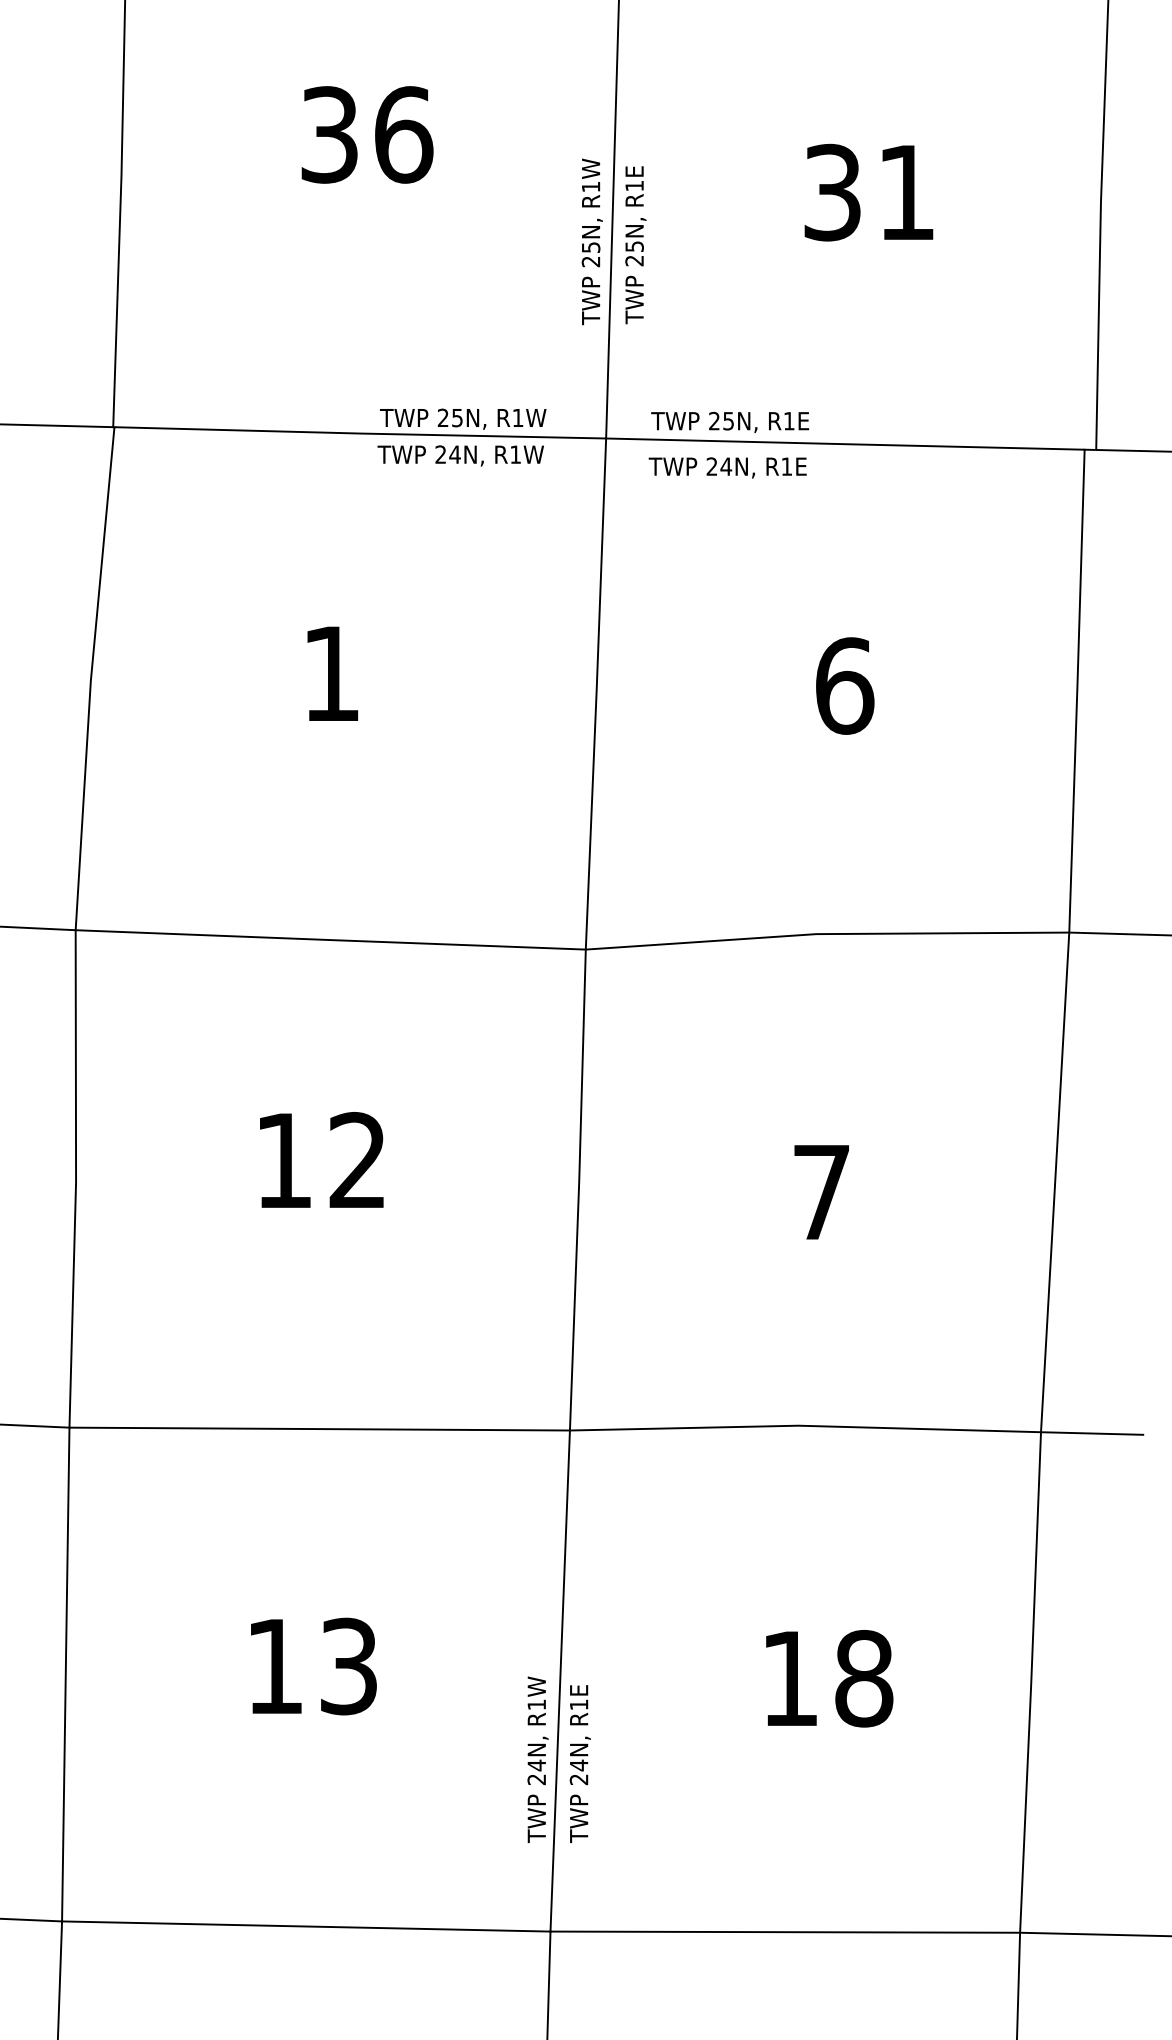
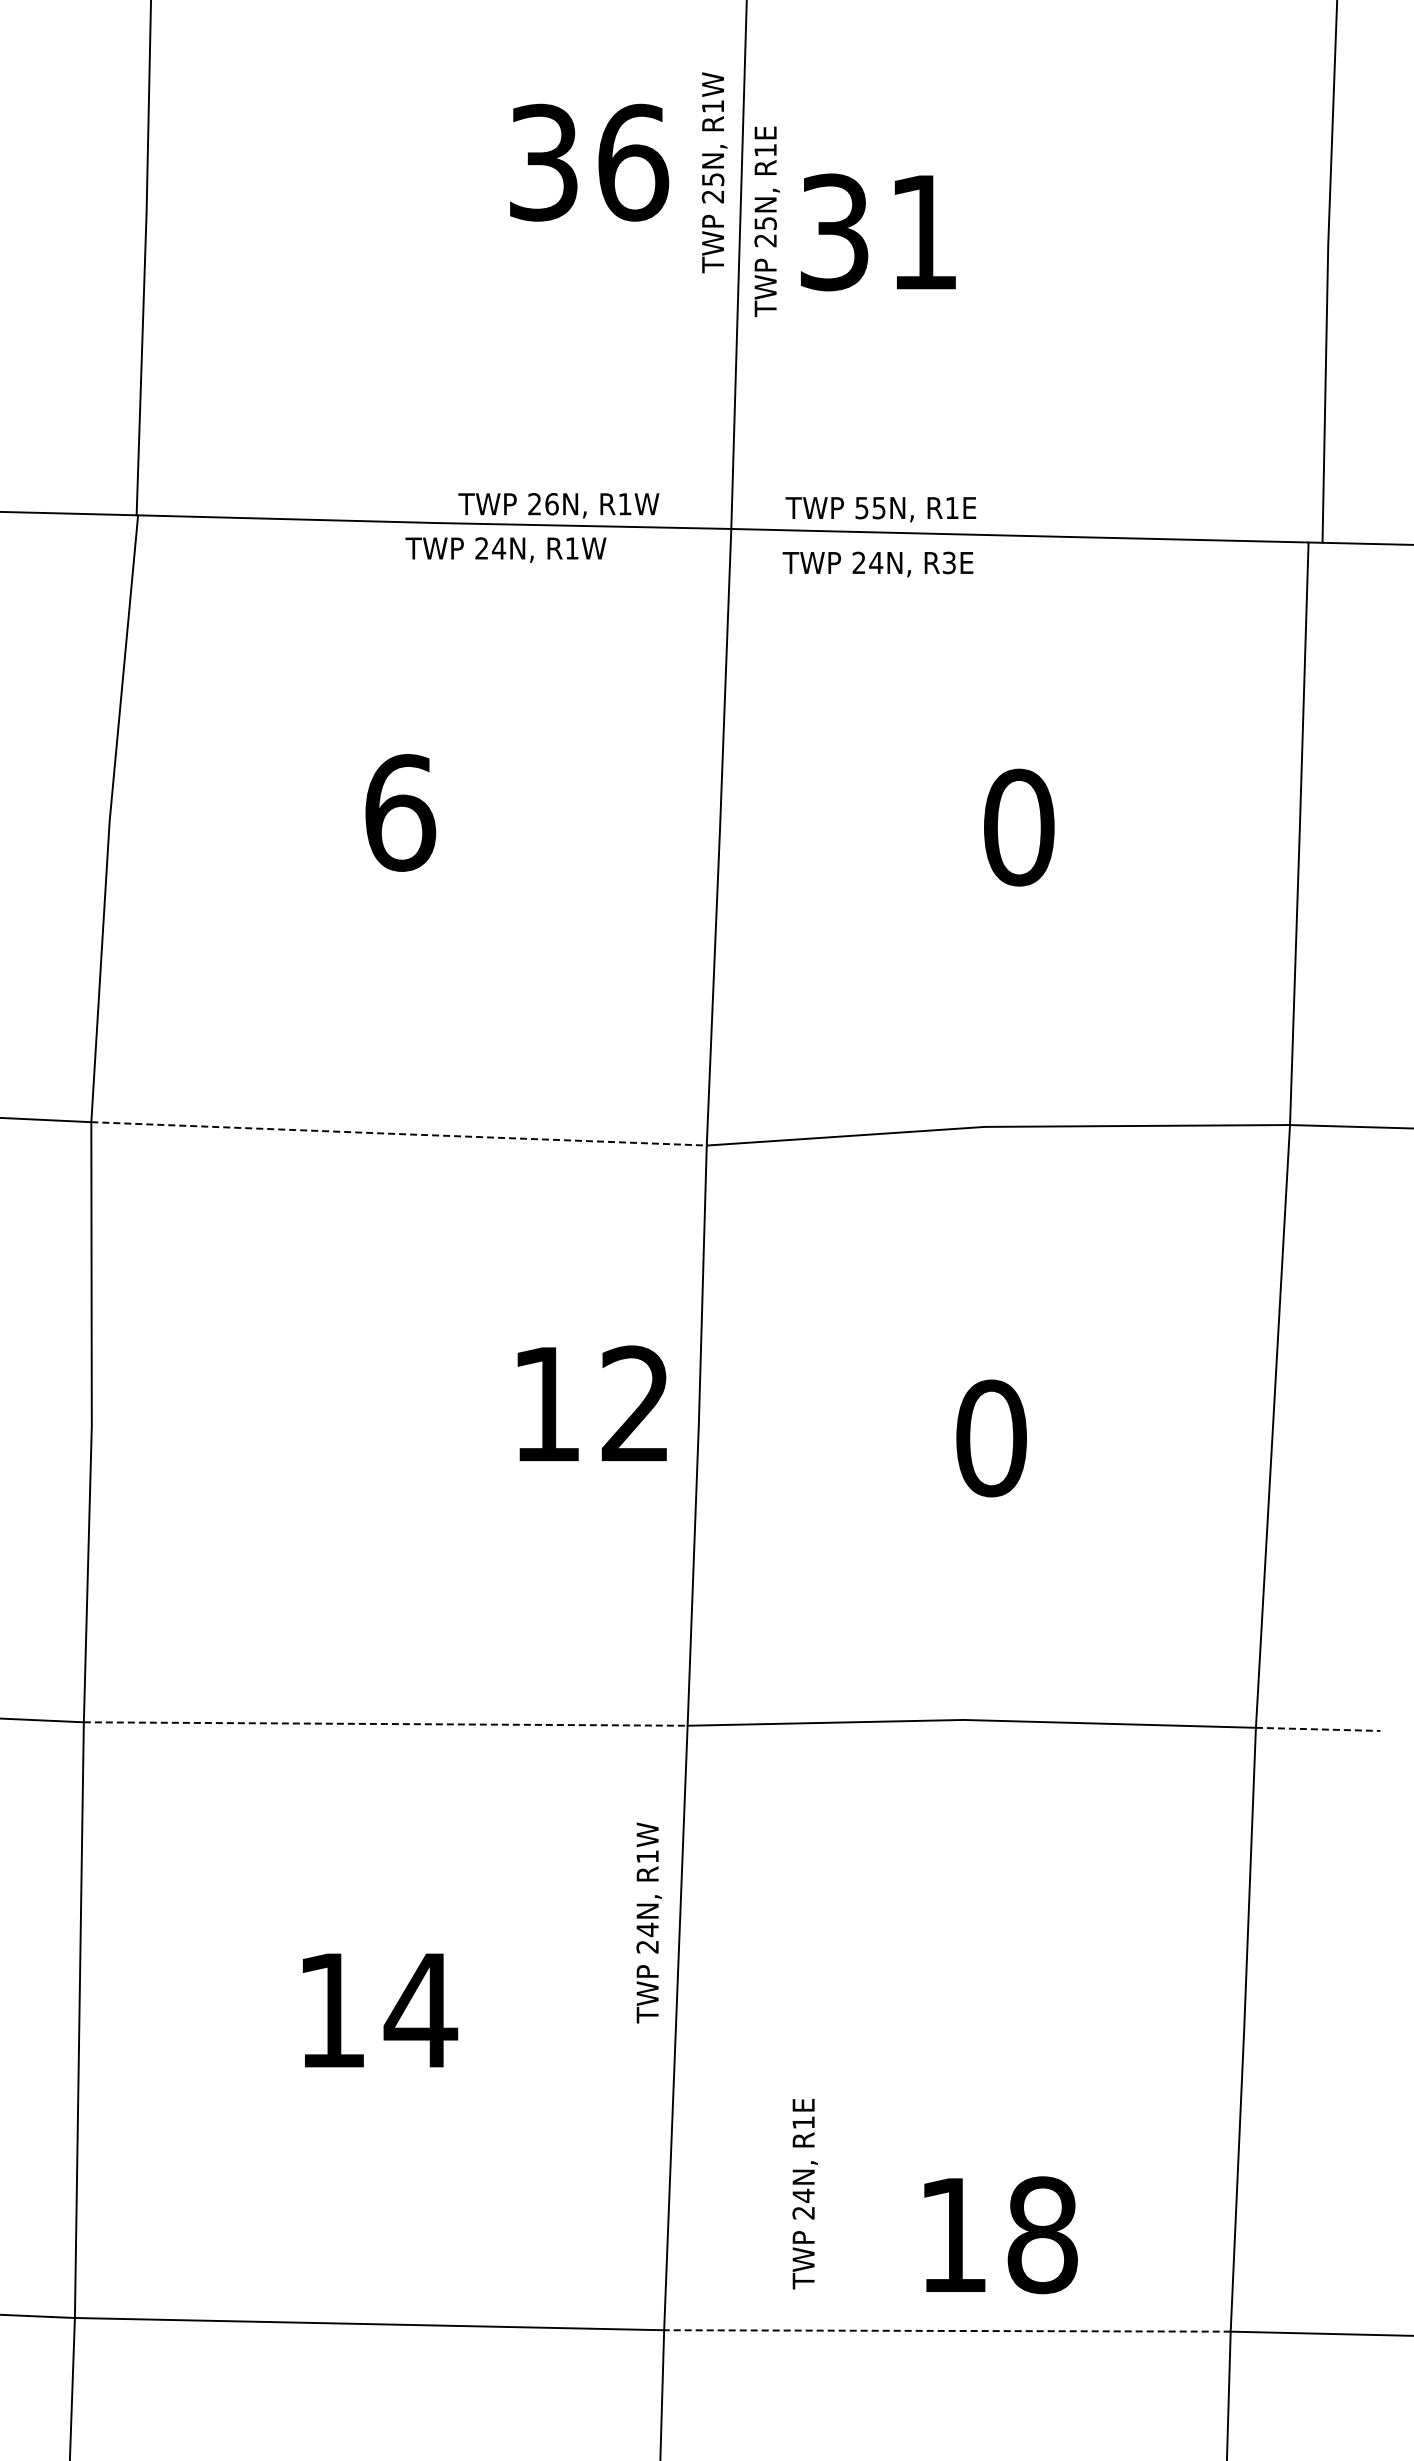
text: (367, 134) -> (589, 162), moved
text: (869, 192) -> (878, 232), moved
text: (592, 241) -> (714, 172), moved
text: (635, 244) -> (766, 221), moved
text: (457, 418) -> (551, 504), 25N, -> 26N,
text: (714, 420) -> (861, 507), 25N, -> 55N,
text: (460, 455) -> (505, 549), moved
text: (787, 466) -> (949, 562), R1E -> R3E
text: (331, 673) -> (400, 812), 1 -> 6
text: (845, 685) -> (1019, 827), 6 -> 0
line: (330, 940) -> (398, 1134), solid -> dashed
text: (321, 1159) -> (591, 1402), moved
text: (821, 1192) -> (991, 1438), 7 -> 0
line: (319, 1429) -> (385, 1724), solid -> dashed
line: (1092, 1433) -> (1318, 1729), solid -> dashed
text: (348, 1666) -> (420, 2010), 13 -> 14
text: (829, 1678) -> (1000, 2235), moved
text: (537, 1759) -> (648, 1922), moved
text: (579, 1764) -> (804, 2194), moved
line: (784, 1931) -> (946, 2330), solid -> dashed

